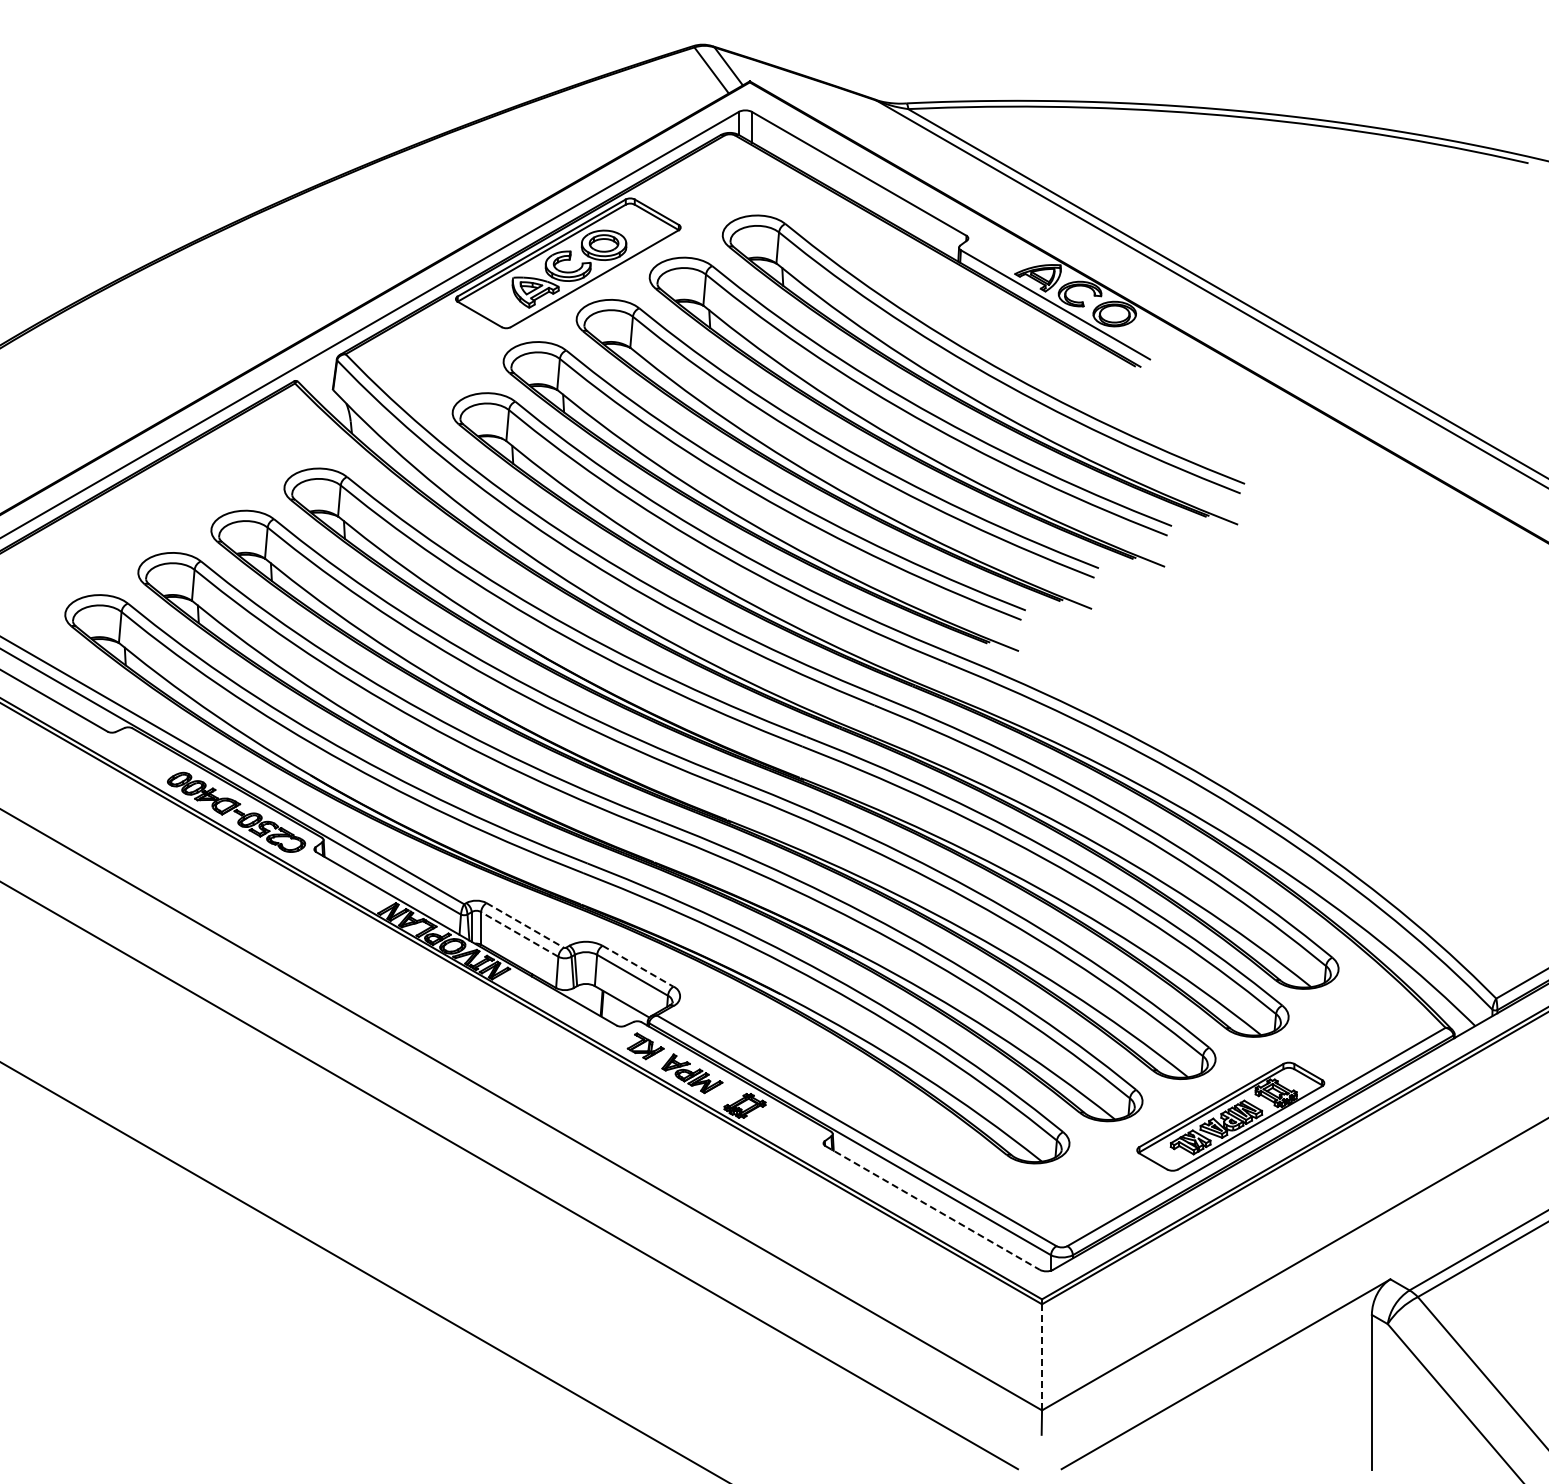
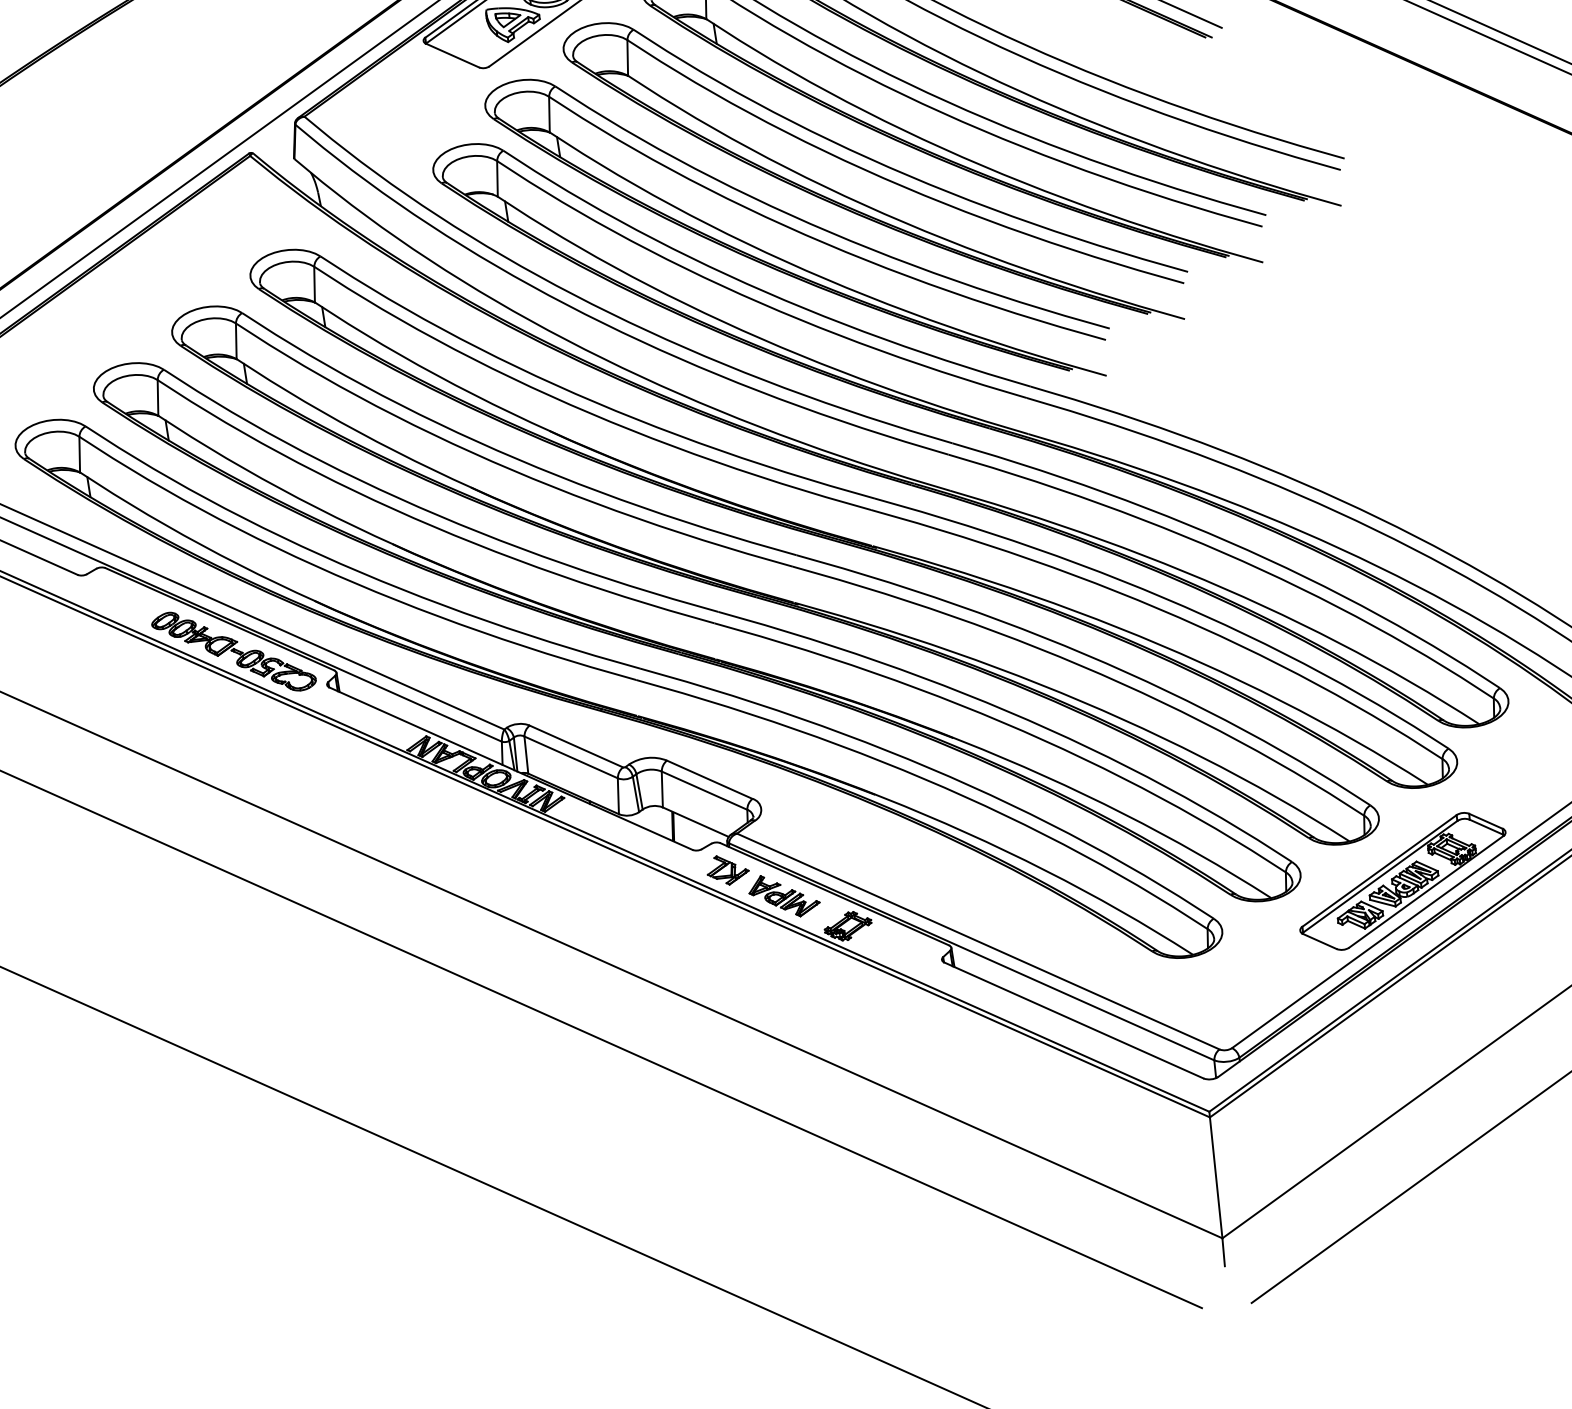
line: (525, 925) -> (576, 746), dashed -> solid
line: (519, 934) -> (570, 757), dashed -> solid
line: (638, 966) -> (710, 779), dashed -> solid
line: (932, 1207) -> (1073, 1019), dashed -> solid
line: (1042, 1357) -> (1216, 1177), dashed -> solid

